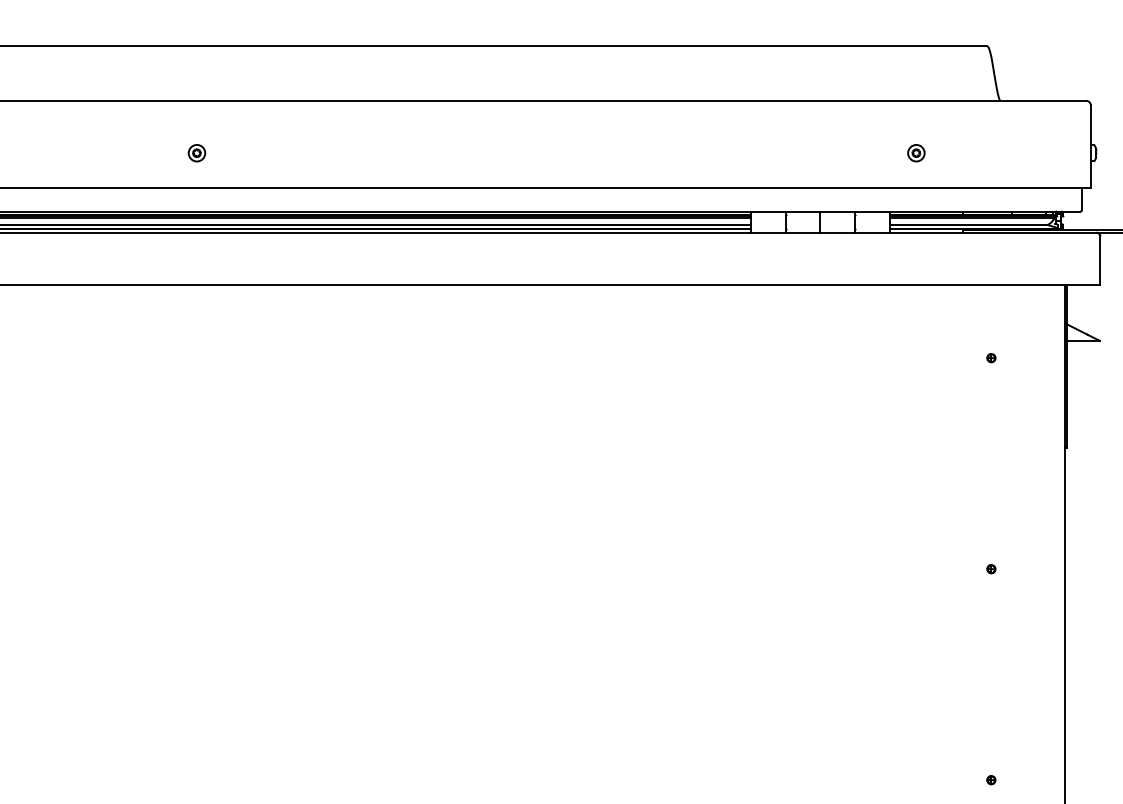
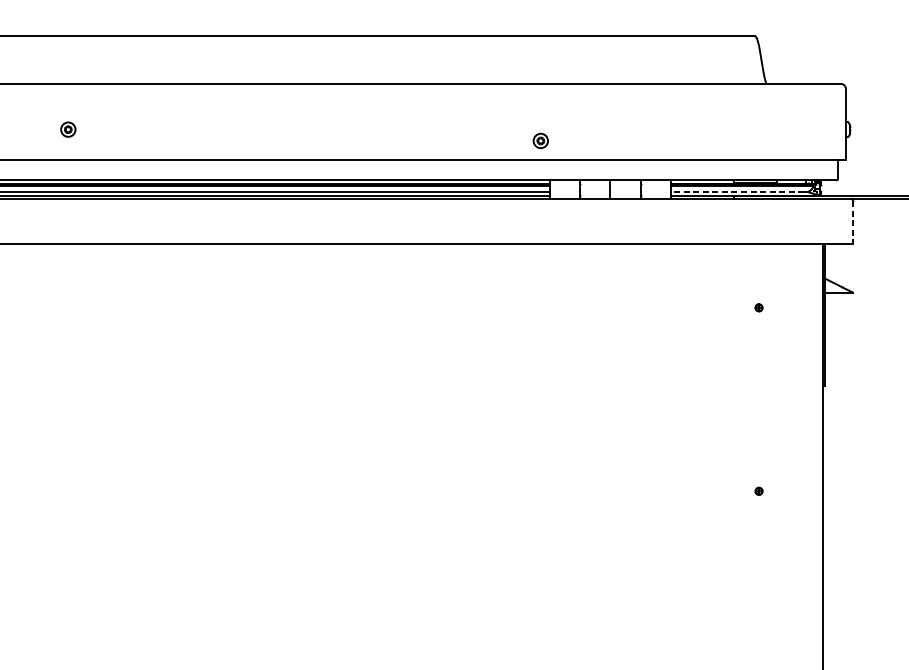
part: (916, 153) -> (540, 141), moved
line: (966, 224) -> (737, 191), solid -> dashed
line: (1099, 260) -> (853, 222), solid -> dashed

